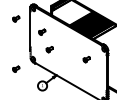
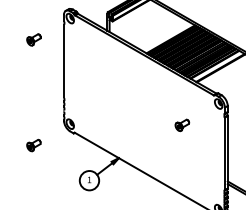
part: (42, 31) -> (89, 66), removed
part: (49, 49) -> (104, 103), removed

